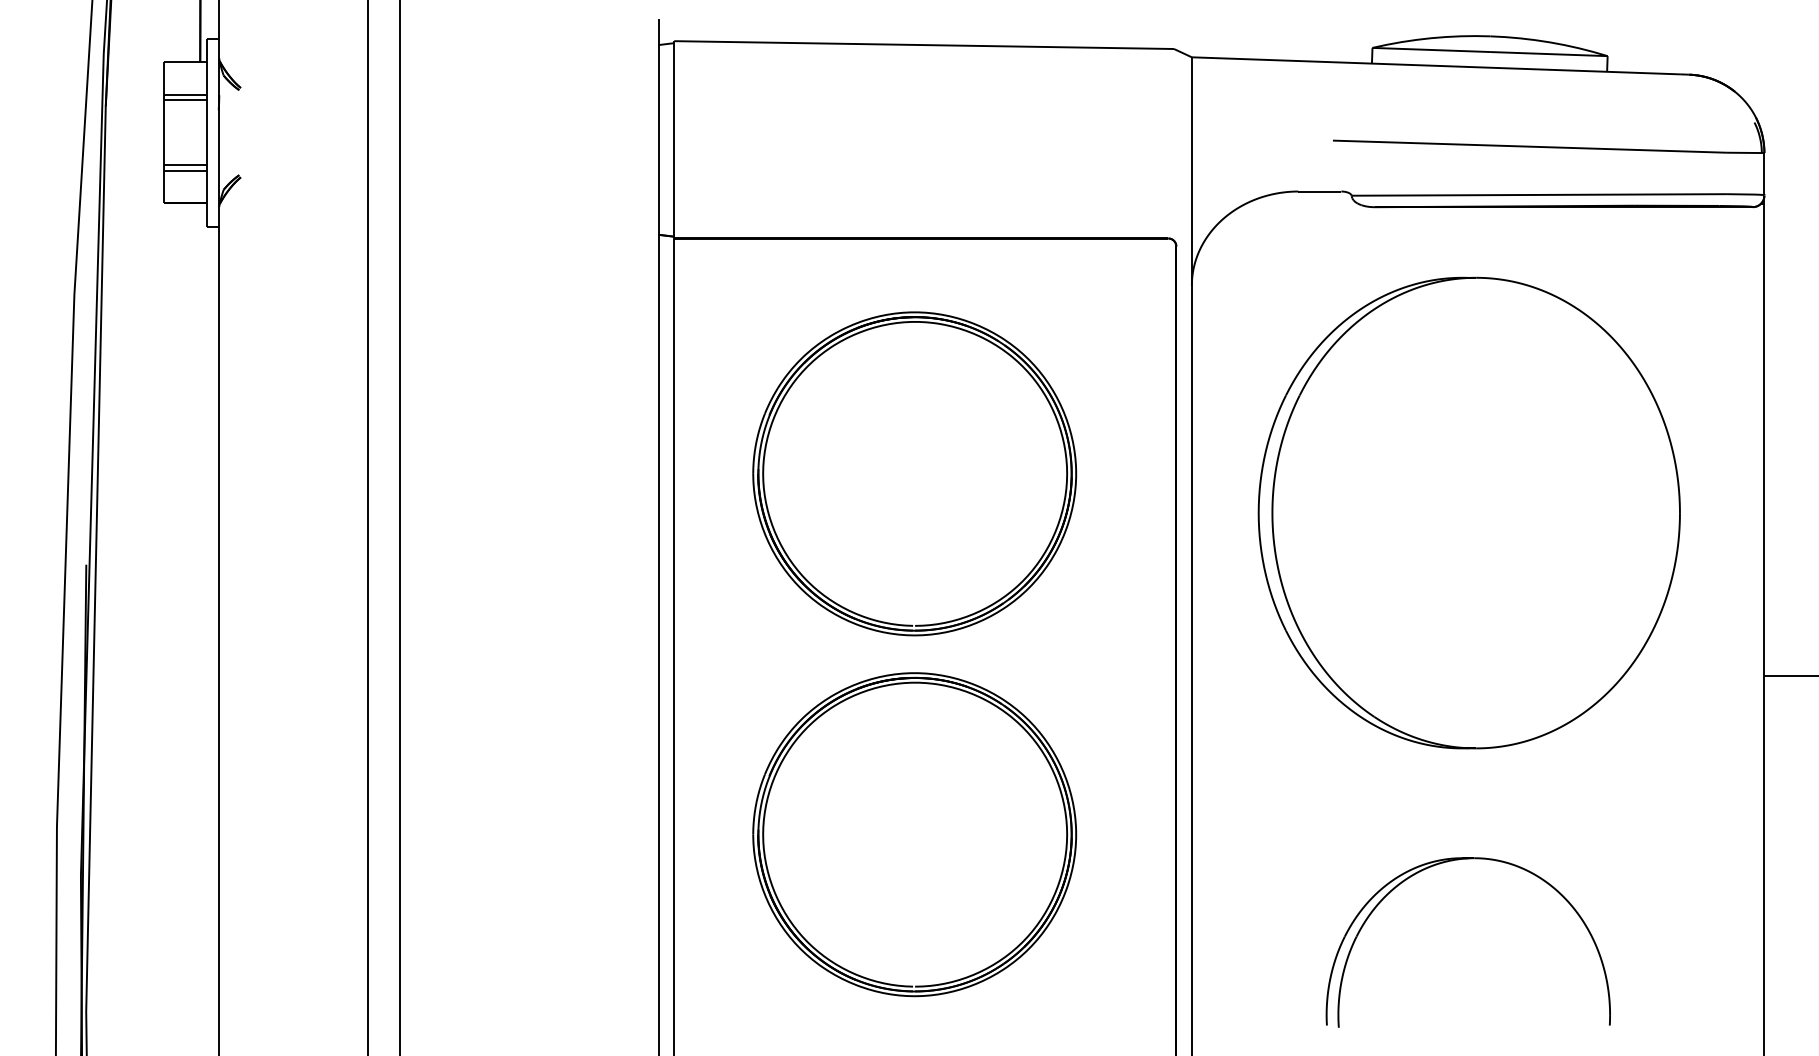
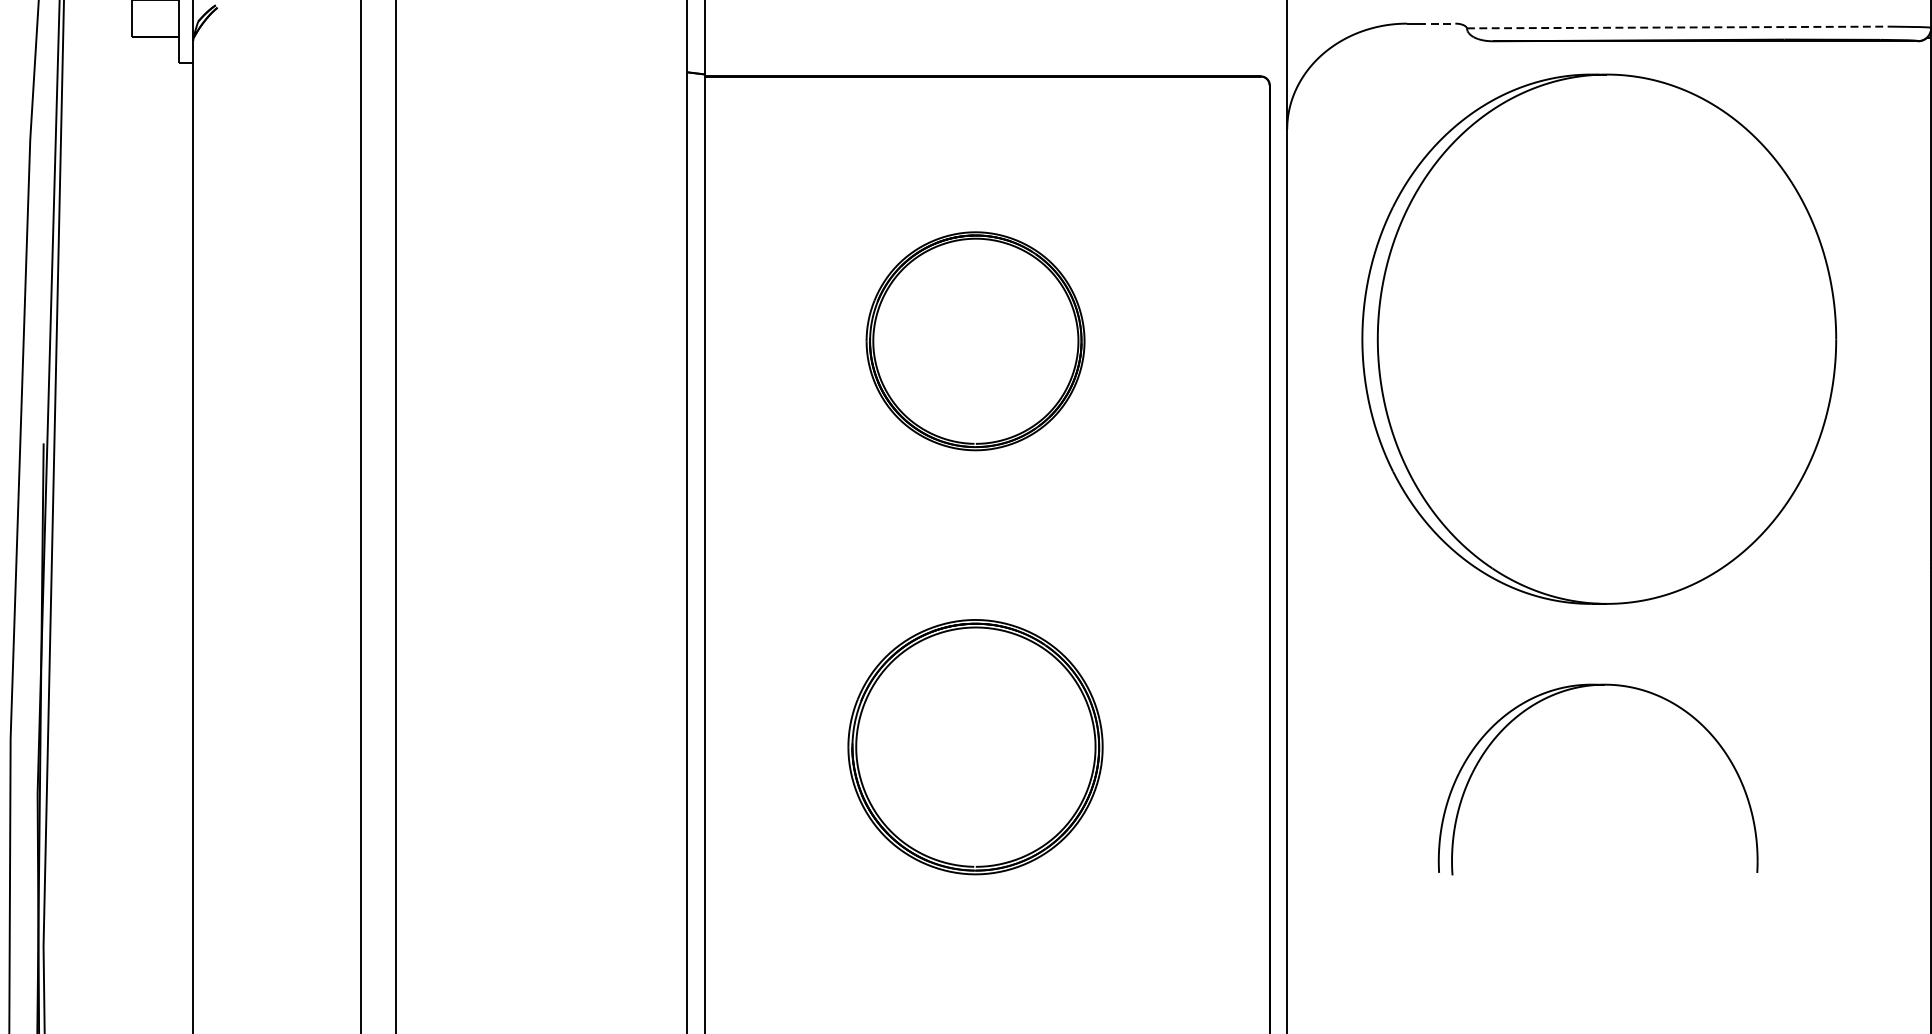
line: (1325, 191) -> (1437, 23), solid -> dashed
line: (1539, 194) -> (1678, 26), solid -> dashed
part: (914, 473) -> (975, 340), size x0.6
part: (1468, 512) -> (1598, 338), moved
part: (914, 834) -> (975, 746), size x0.7
part: (1452, 861) -> (1580, 688), moved

